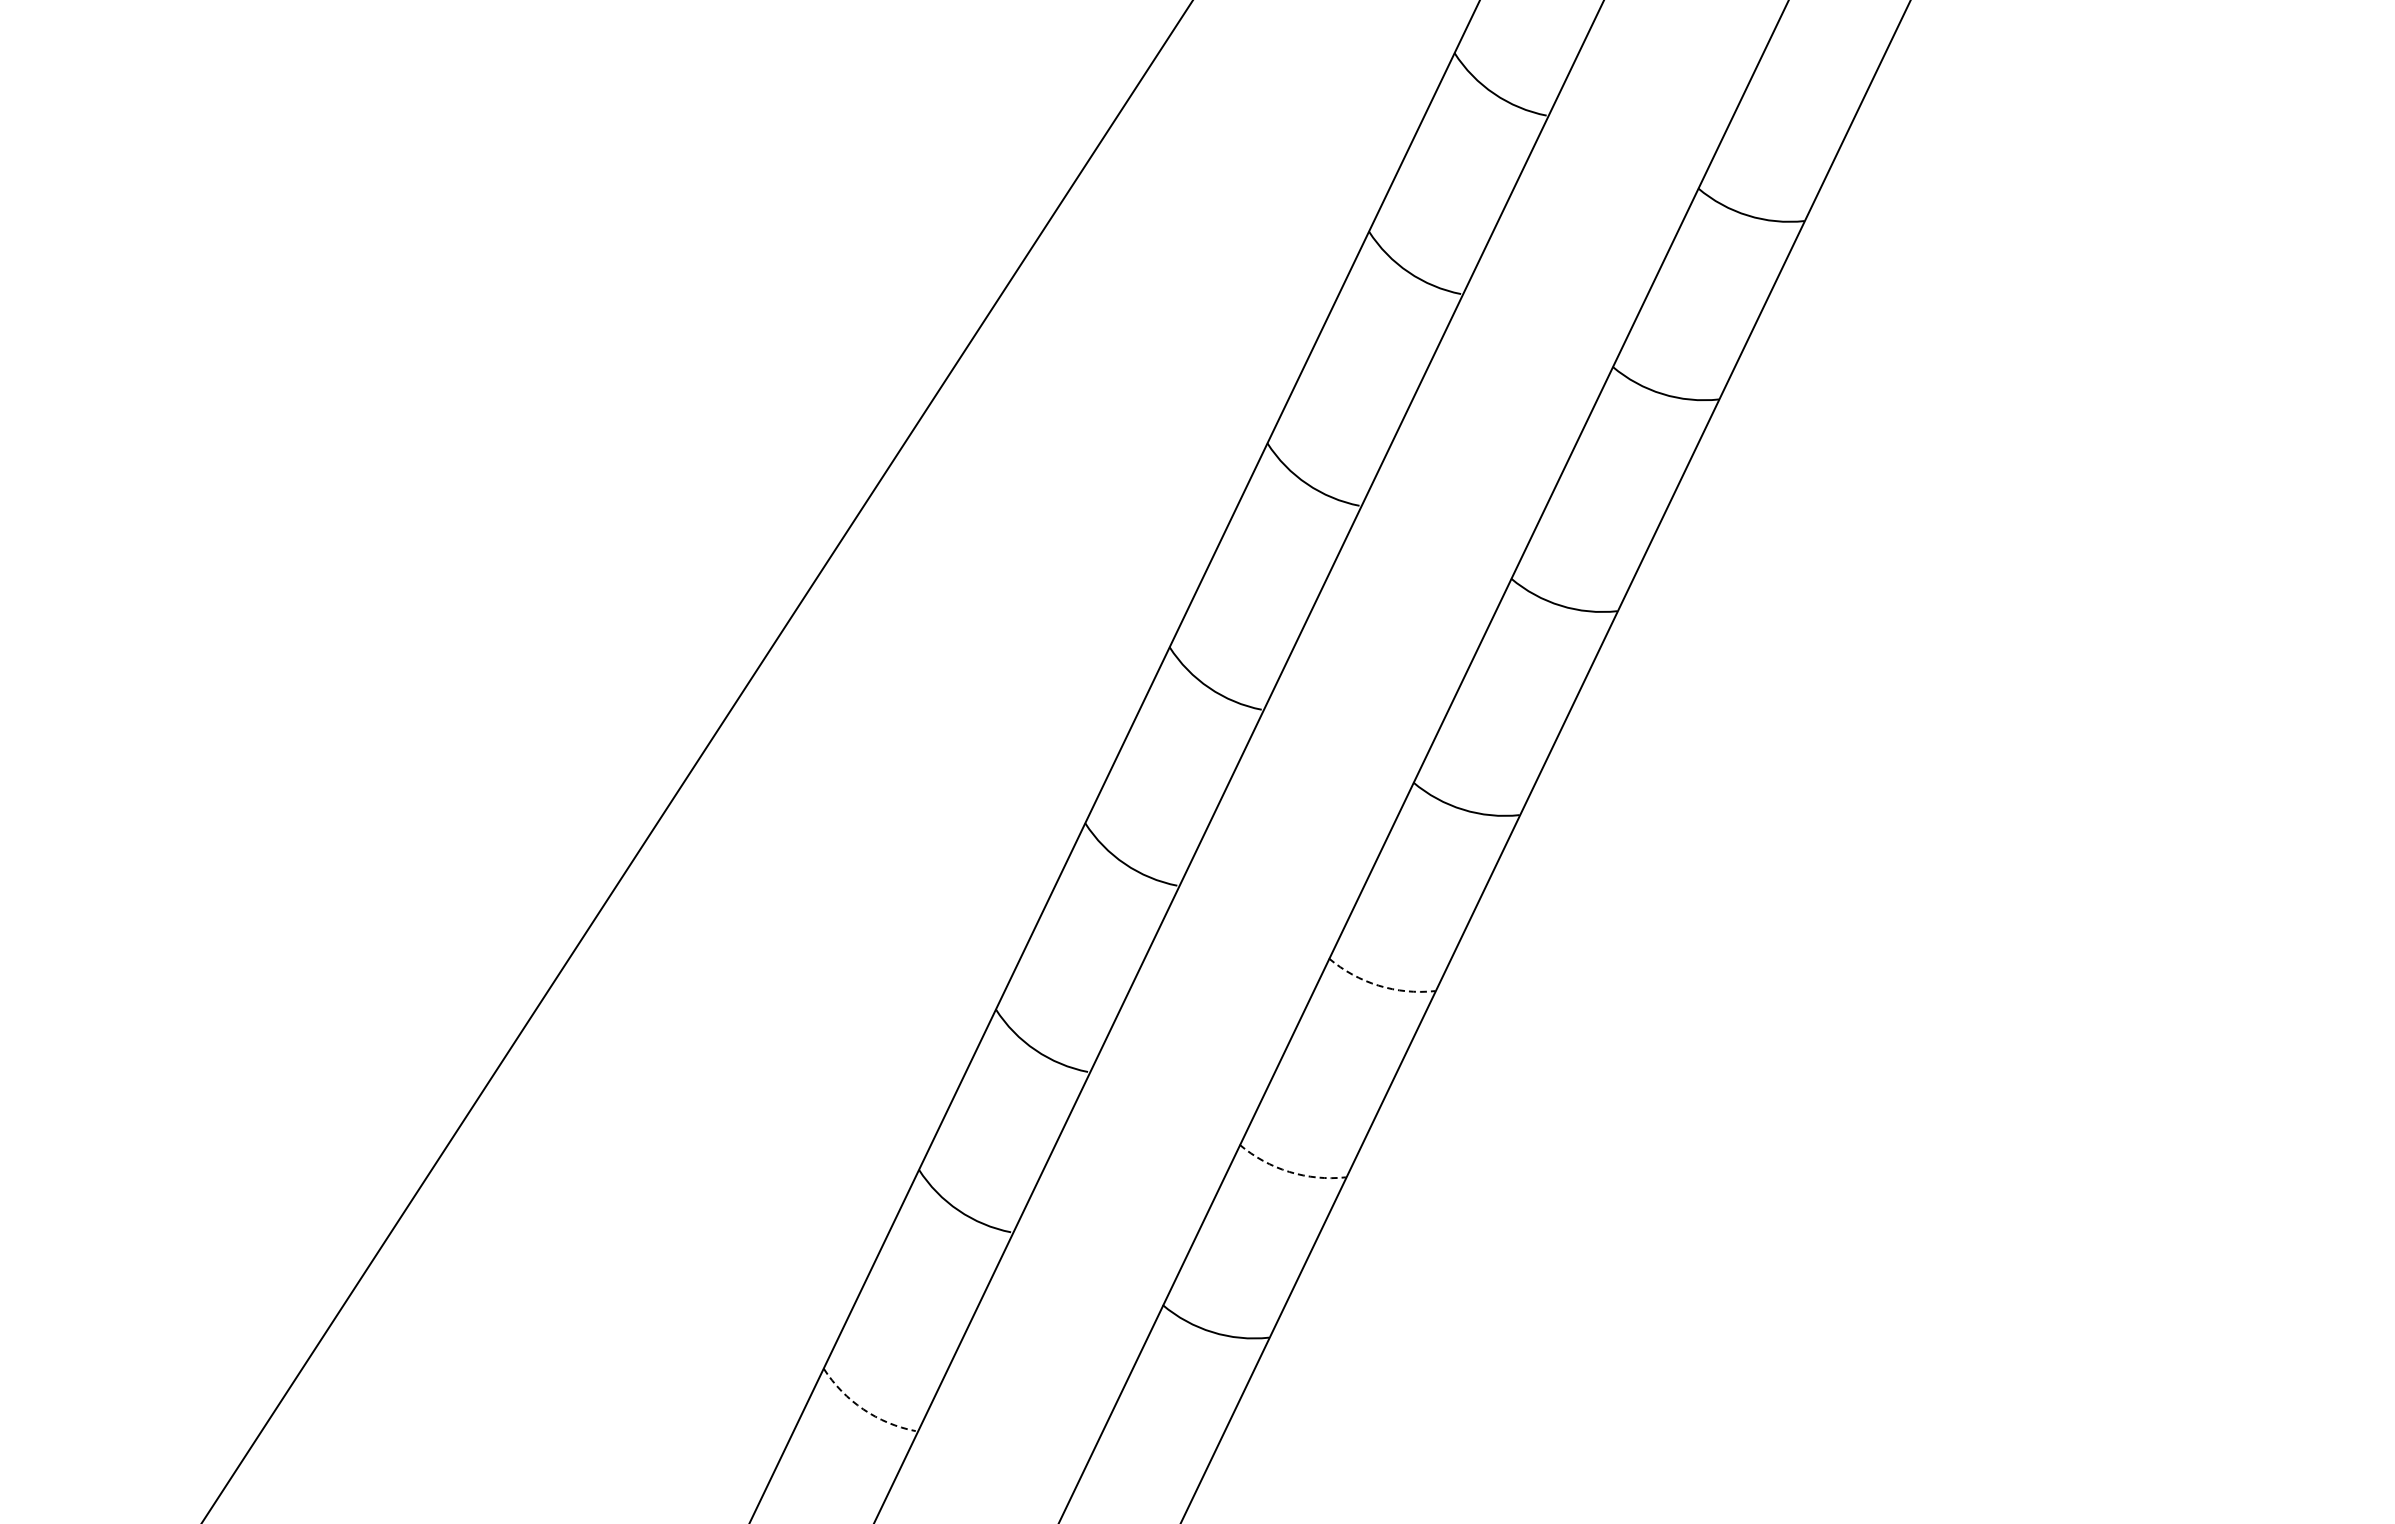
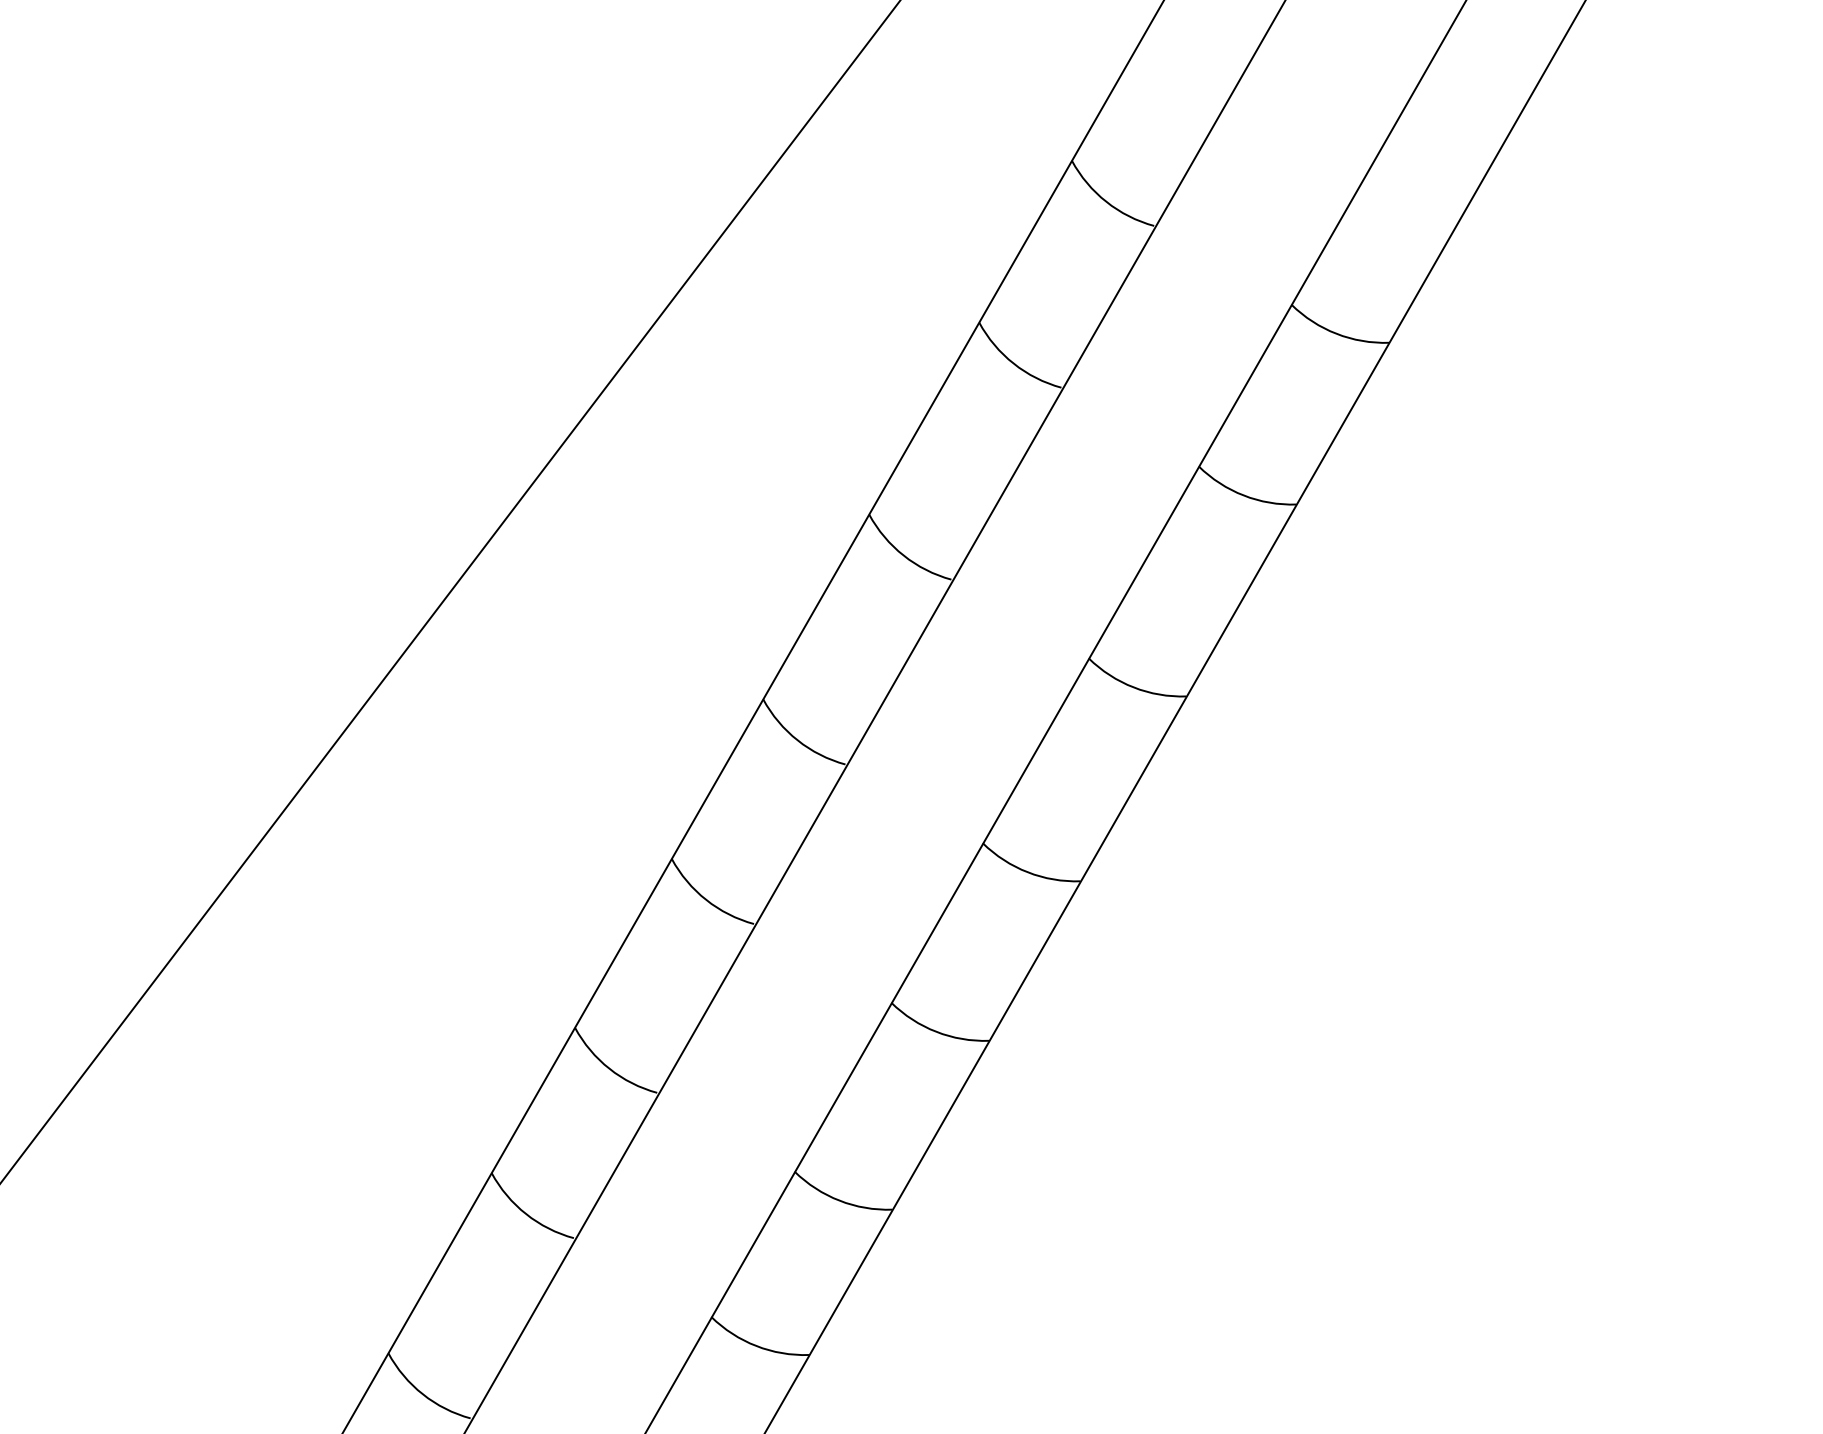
arc: (1378, 985) -> (936, 1031), dashed -> solid
arc: (1289, 1171) -> (839, 1200), dashed -> solid
arc: (863, 1409) -> (423, 1394), dashed -> solid

